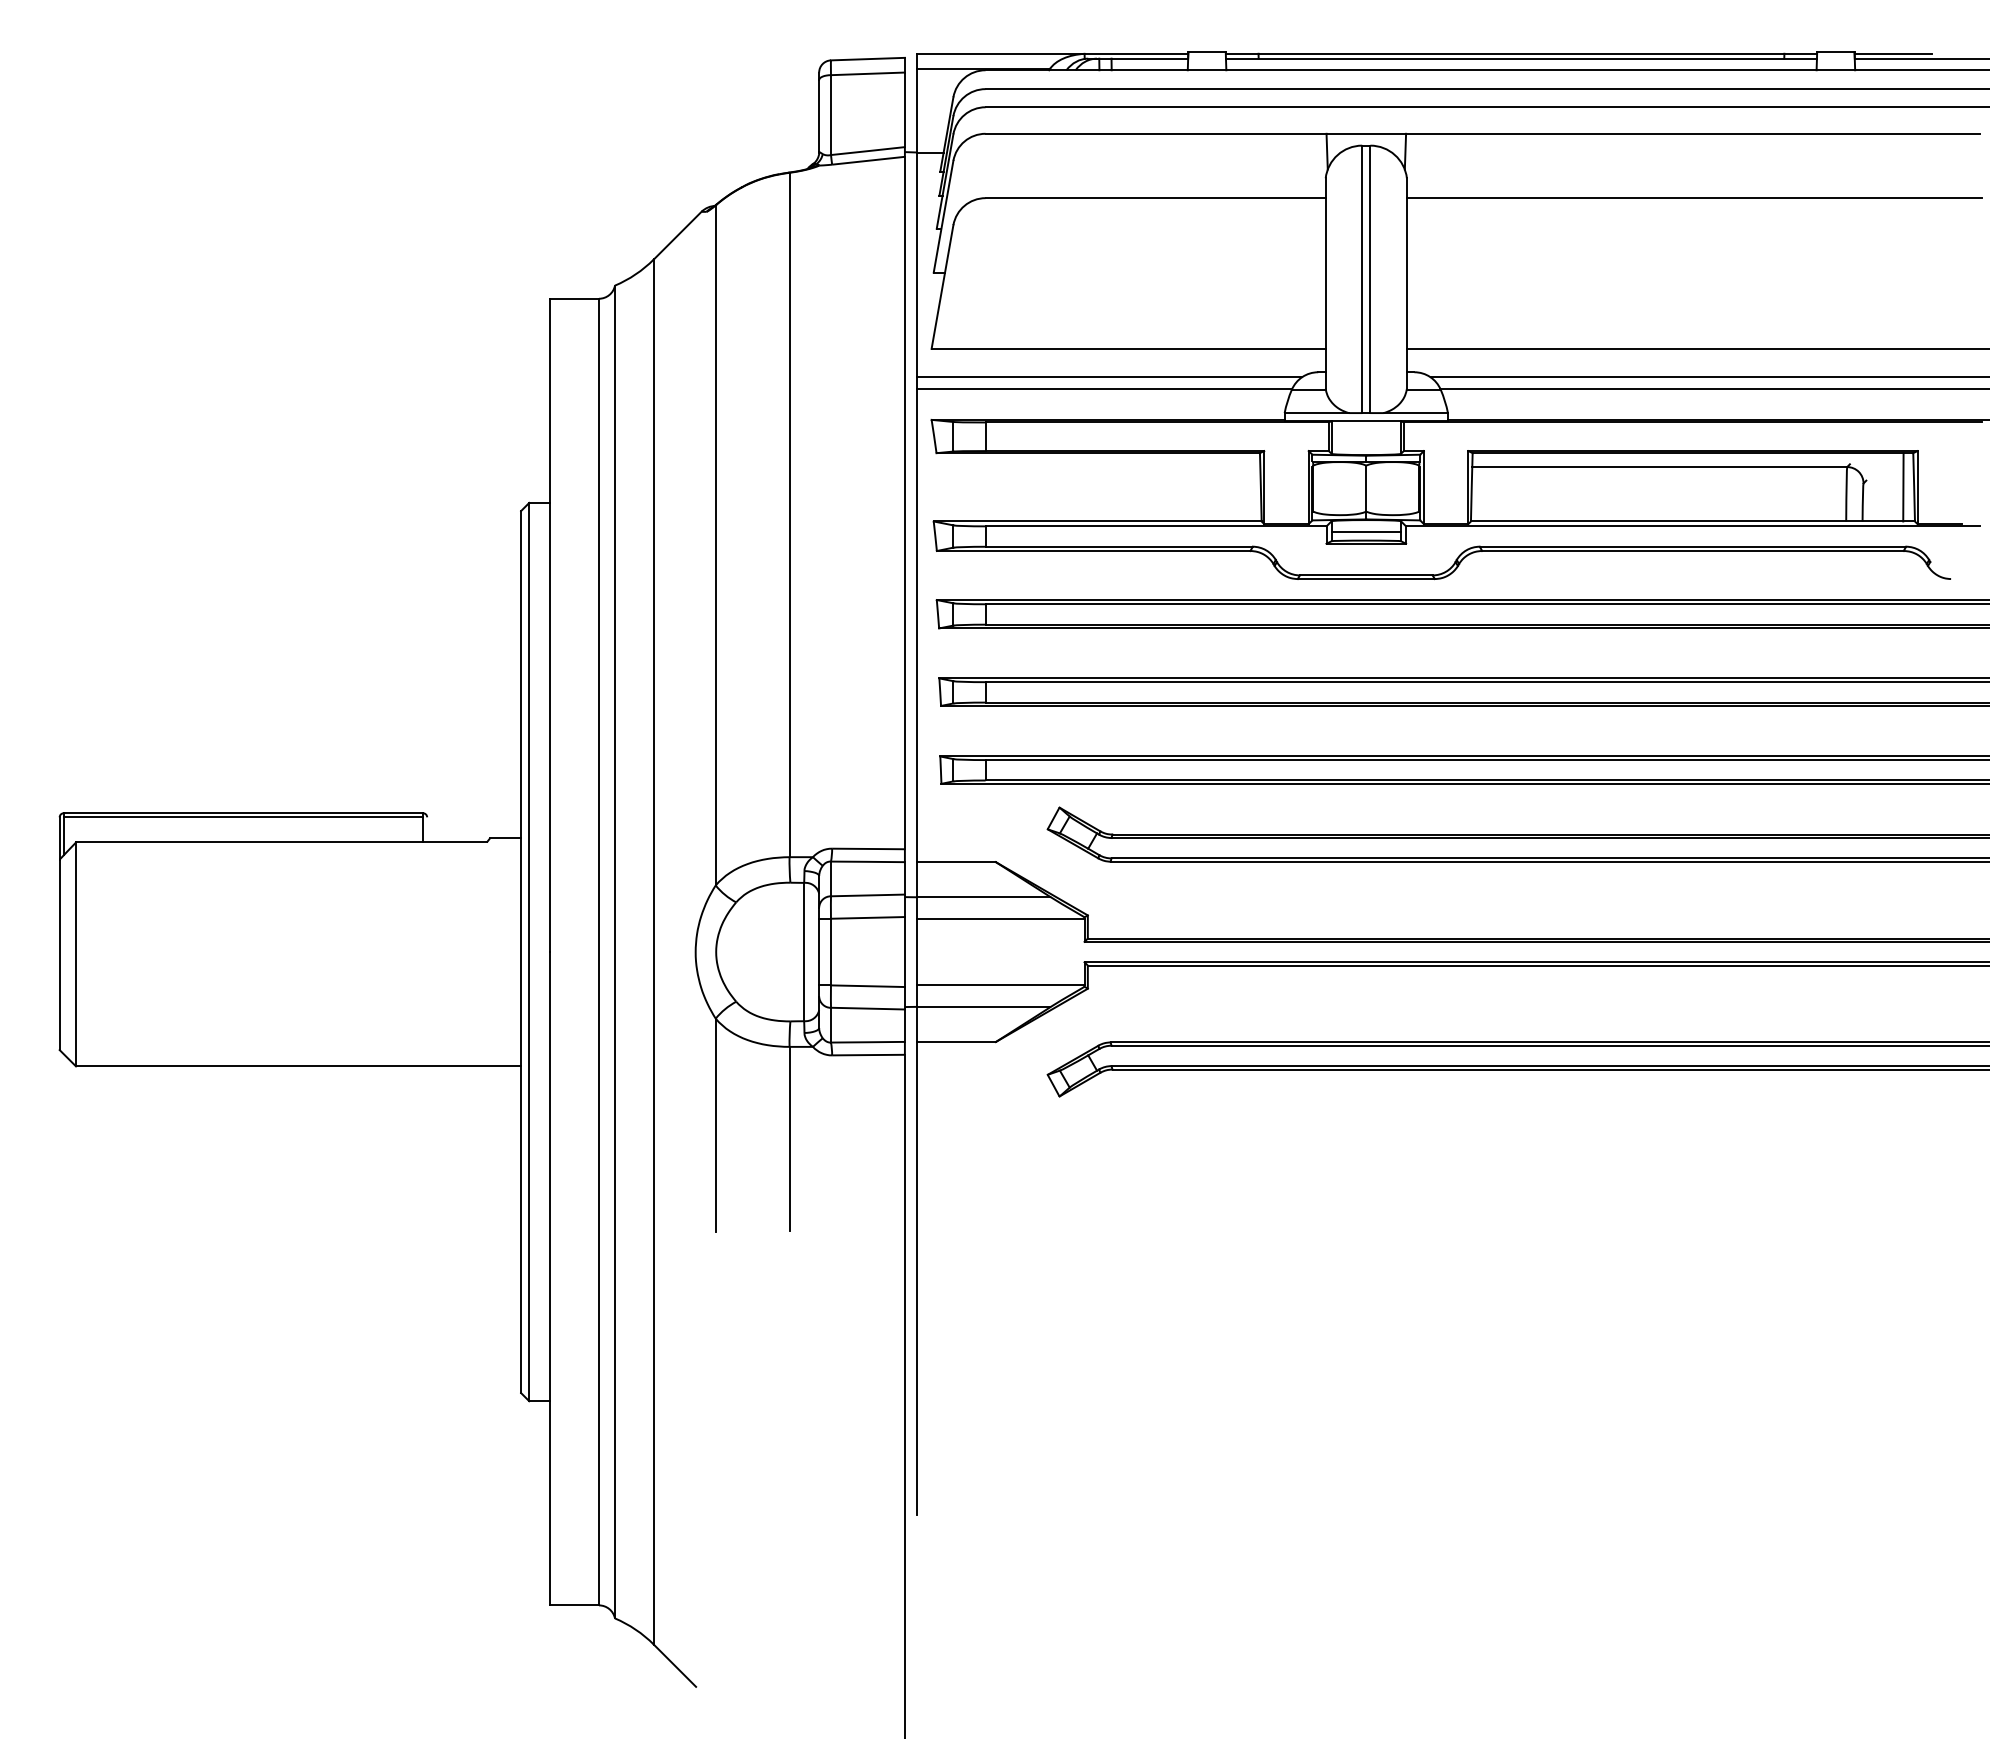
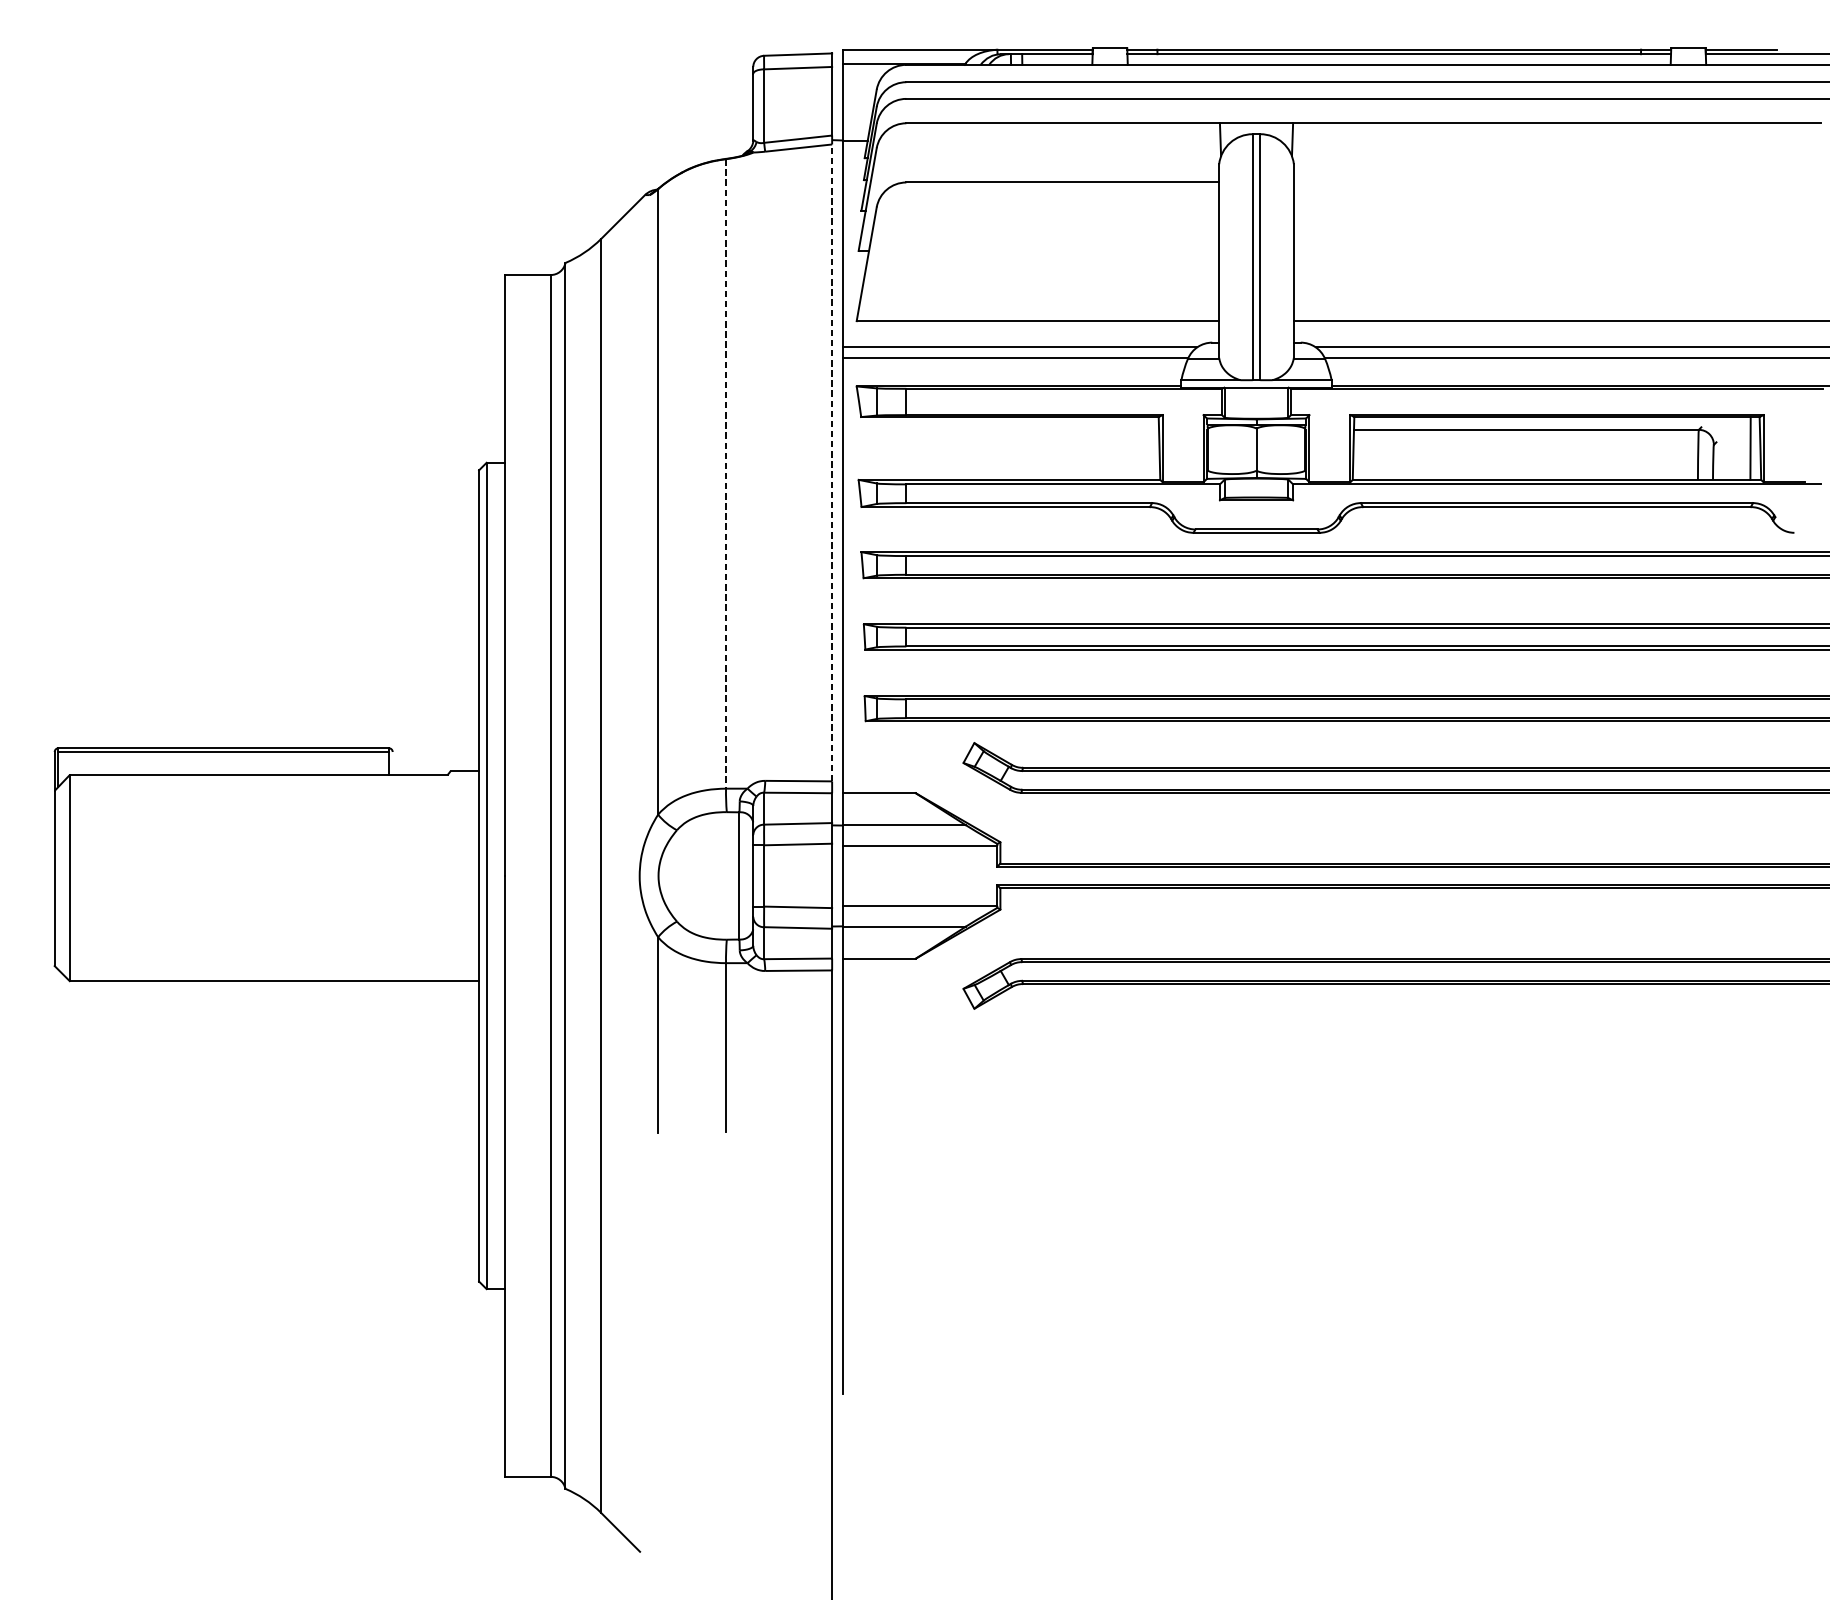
line: (1694, 198) -> (1558, 182), removed
line: (904, 502) -> (831, 462), solid -> dashed
line: (789, 515) -> (725, 474), solid -> dashed
line: (1366, 532) -> (1256, 490), removed

